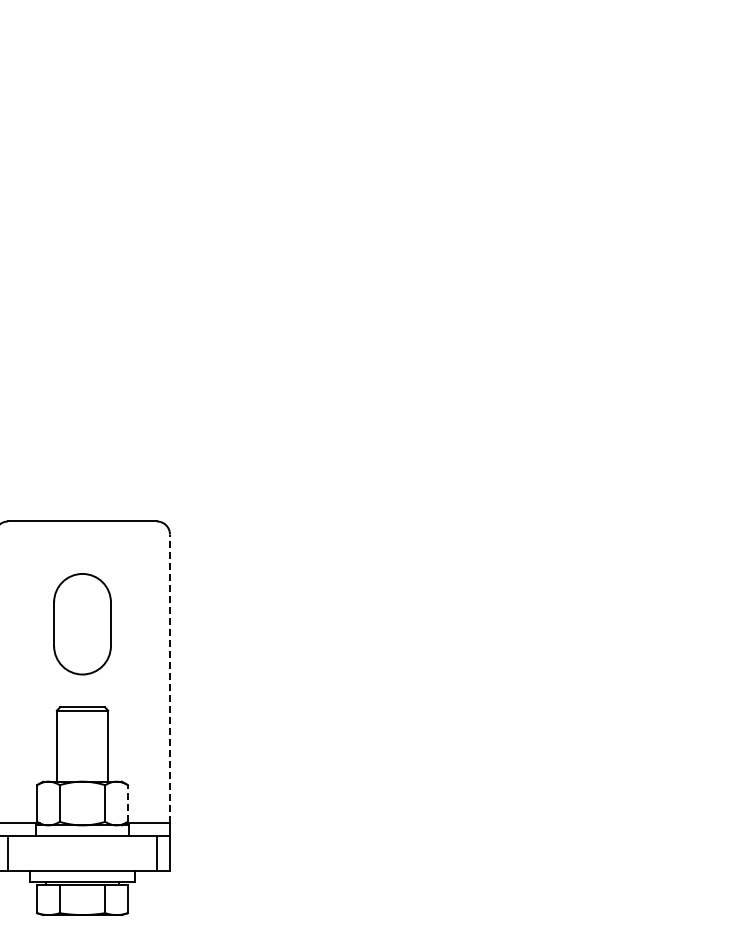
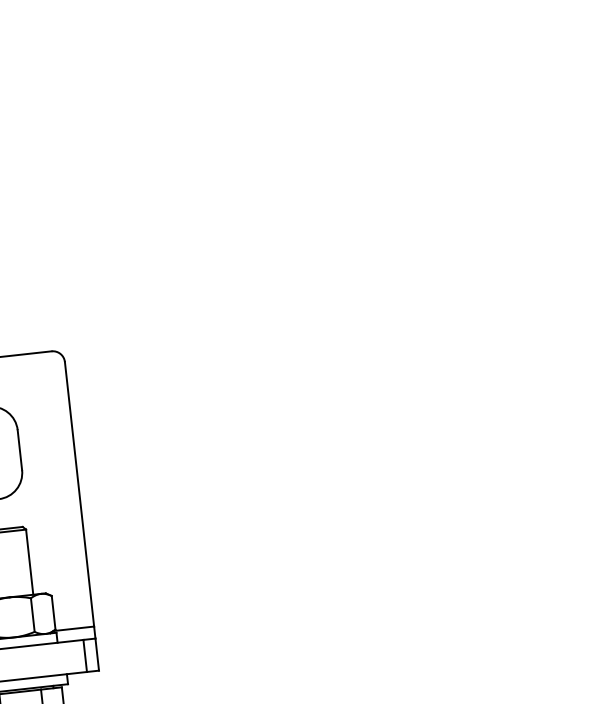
line: (170, 678) -> (79, 493), dashed -> solid
line: (127, 803) -> (53, 612), dashed -> solid

